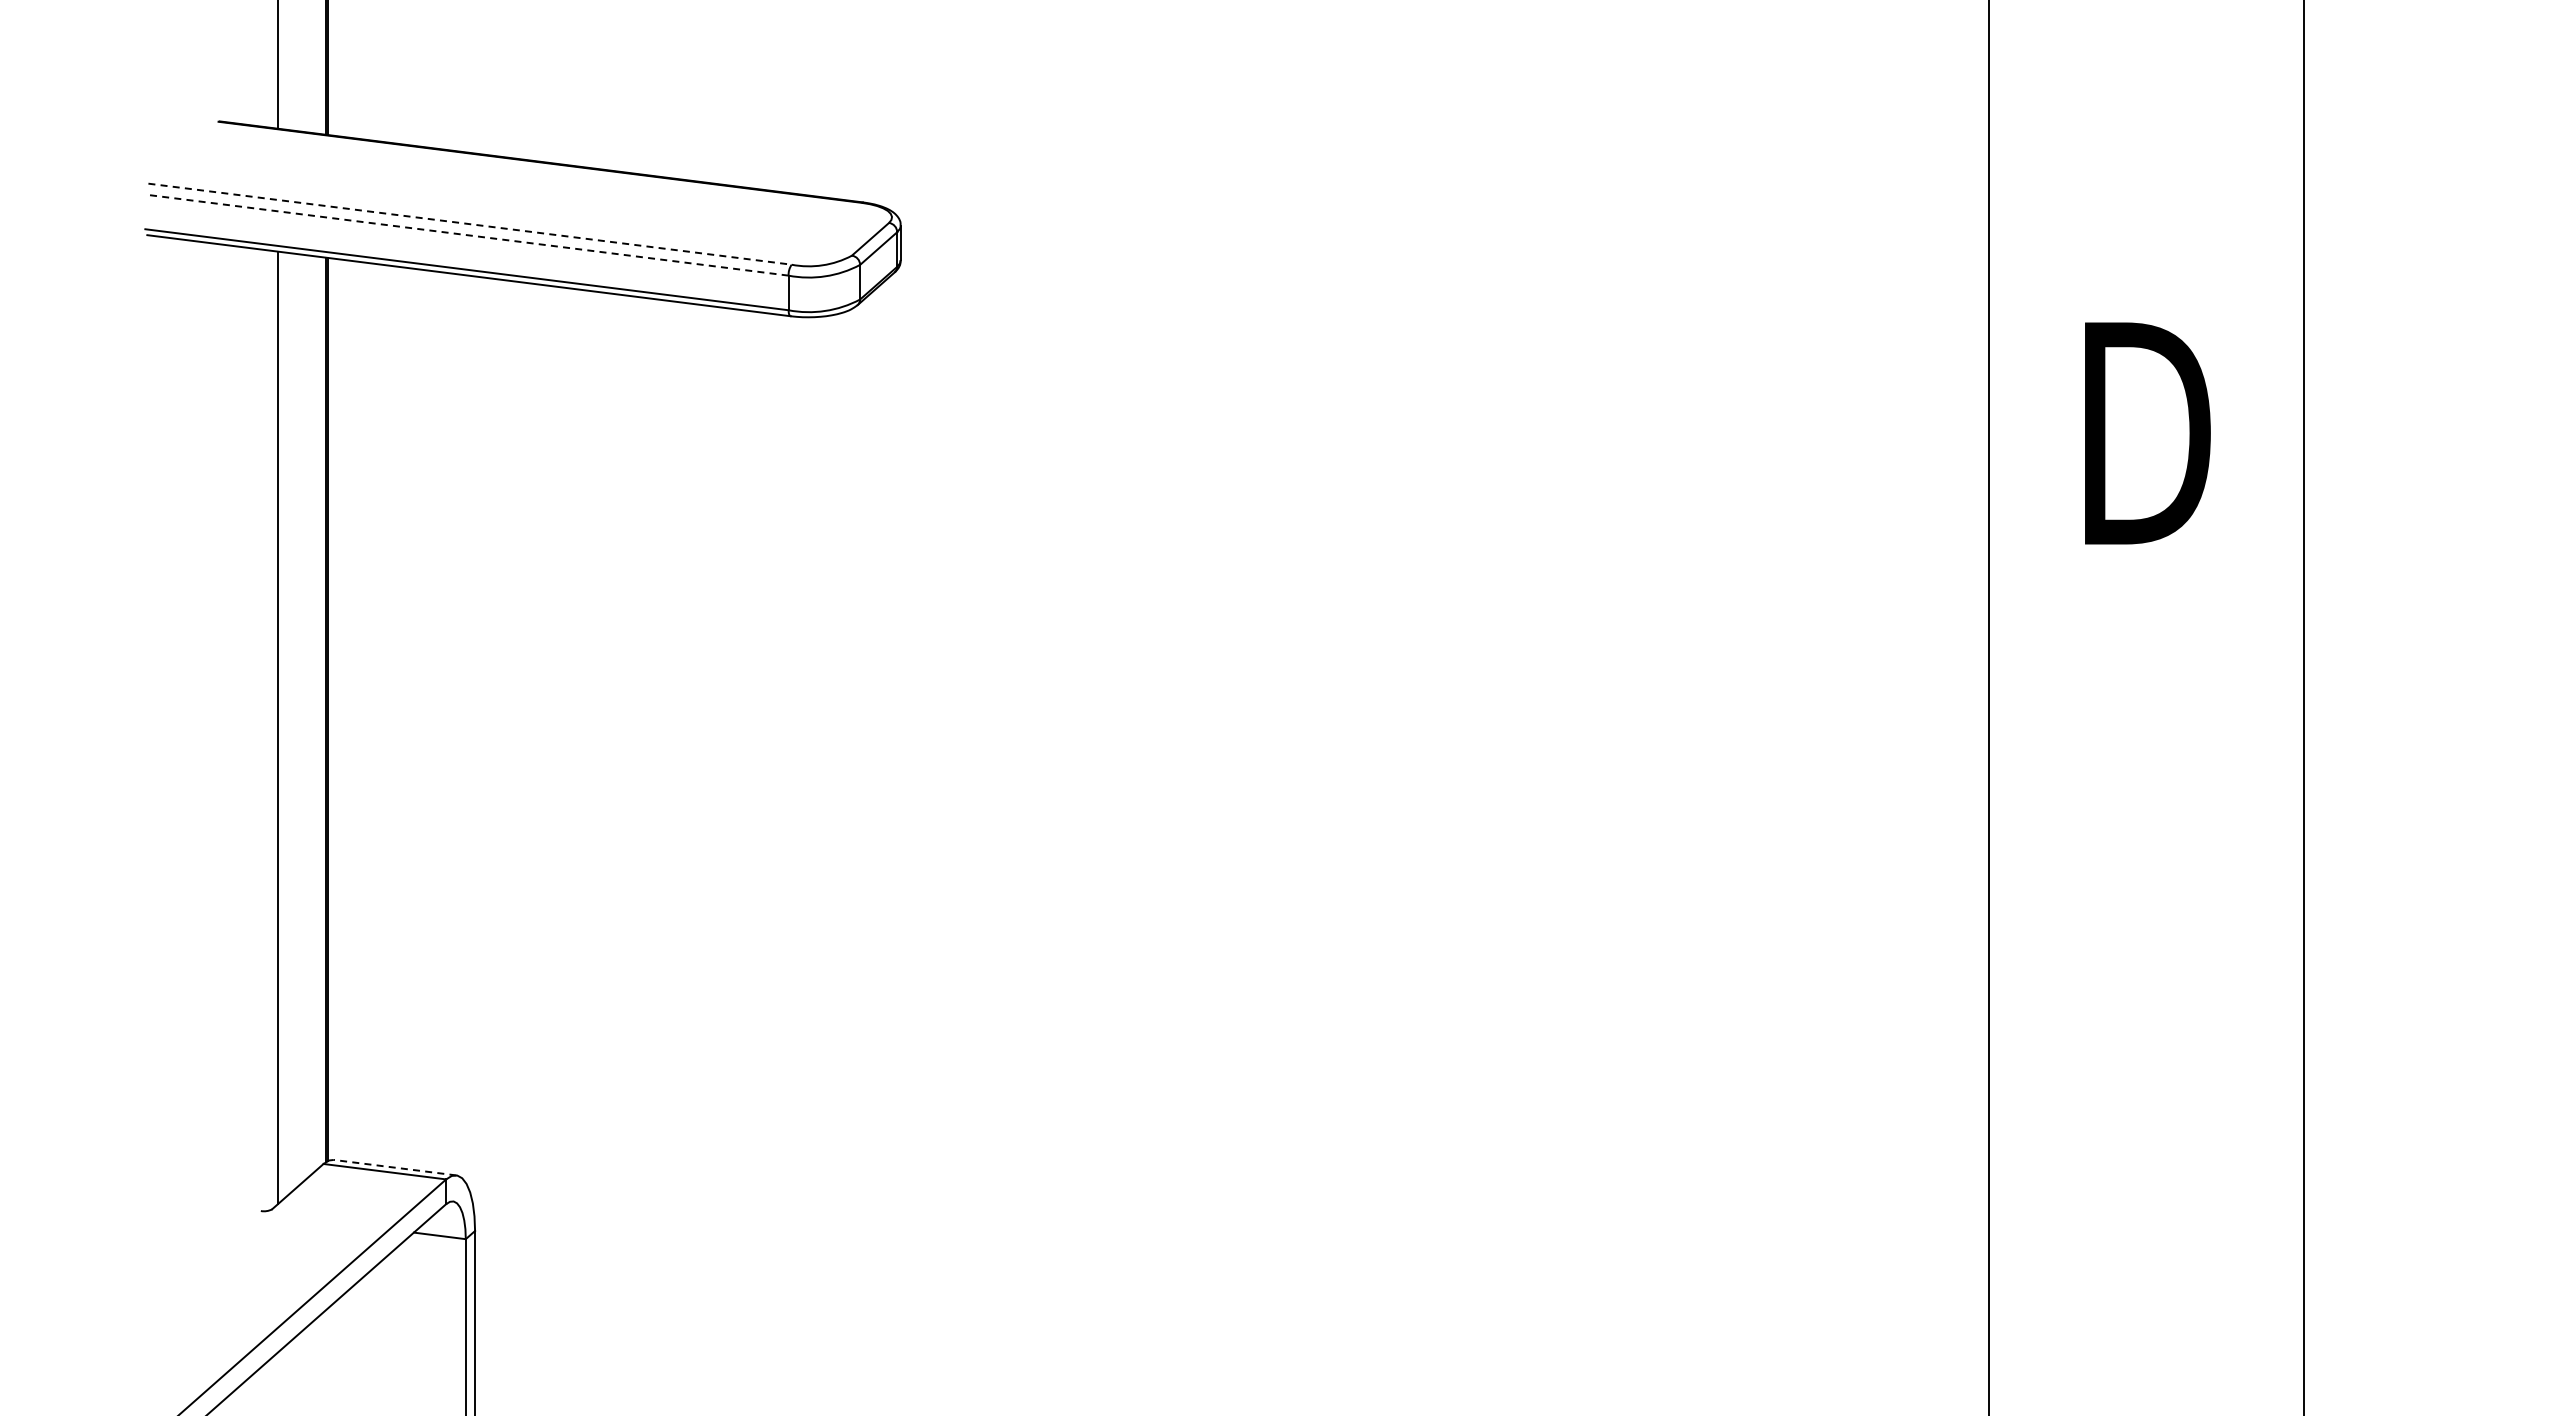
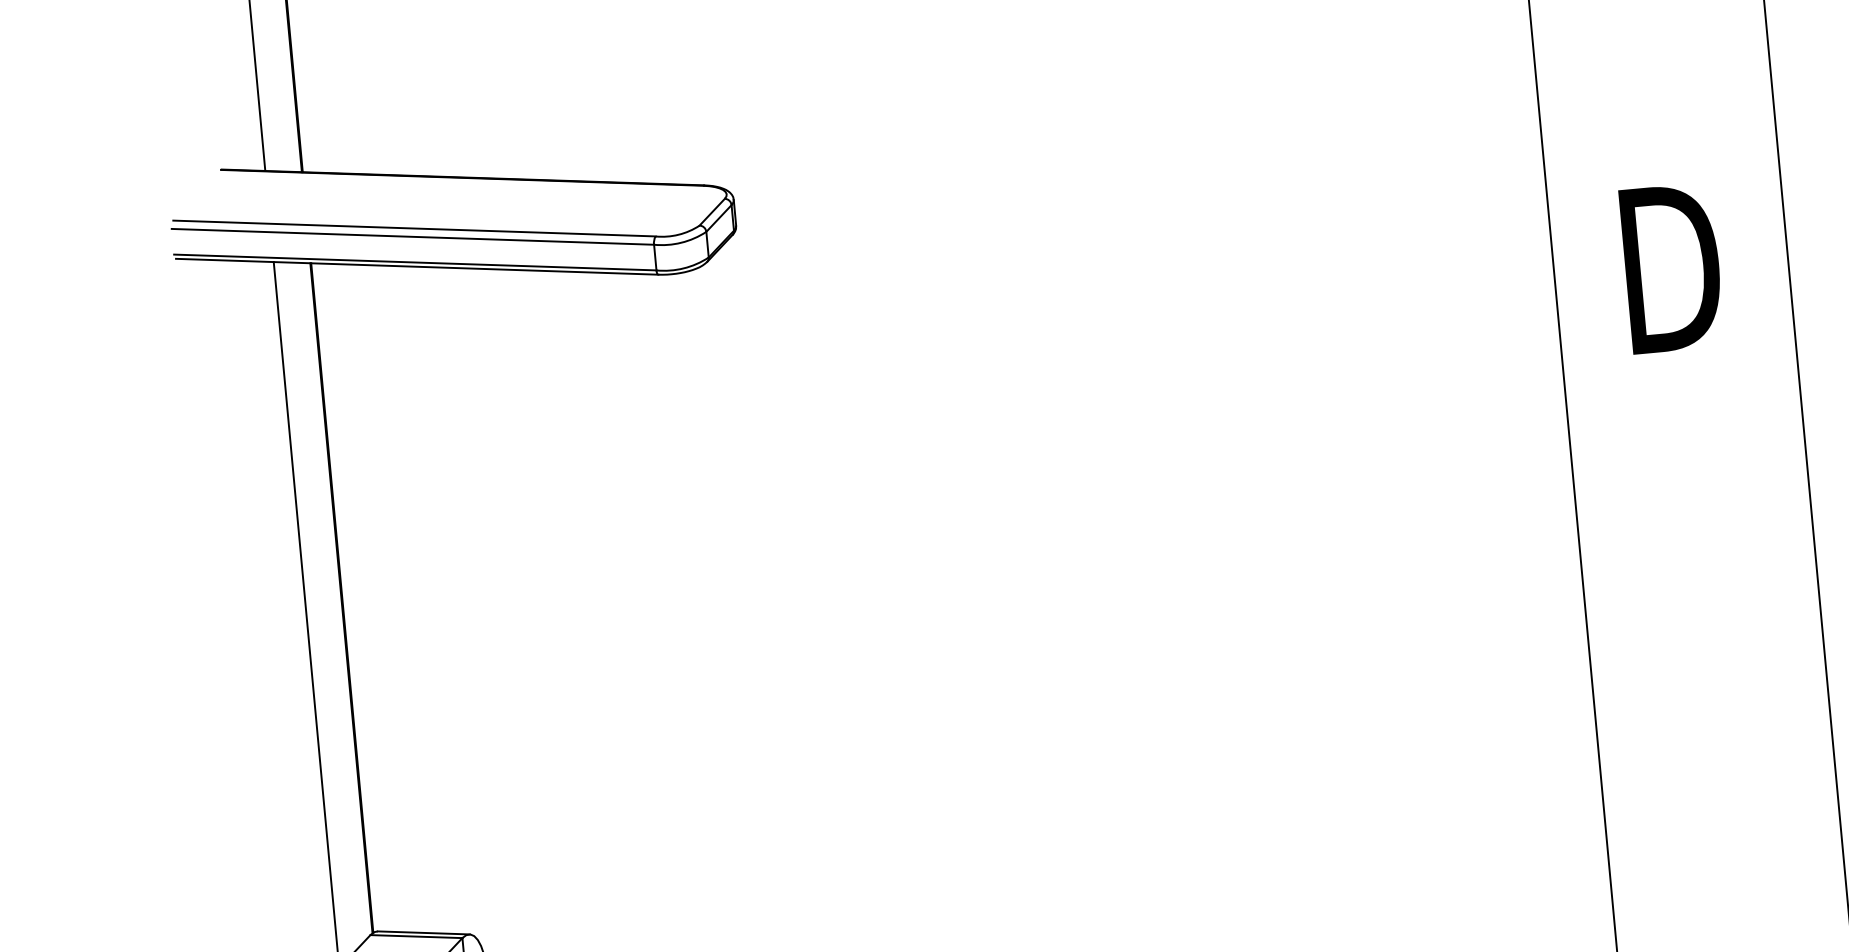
line: (470, 224) -> (414, 228), dashed -> solid
line: (466, 235) -> (412, 237), dashed -> solid
line: (395, 1167) -> (424, 932), dashed -> solid

